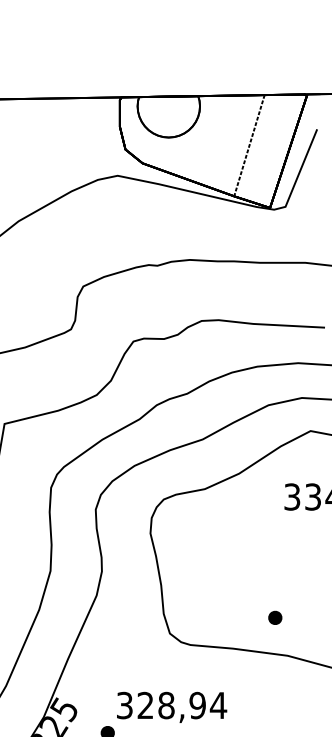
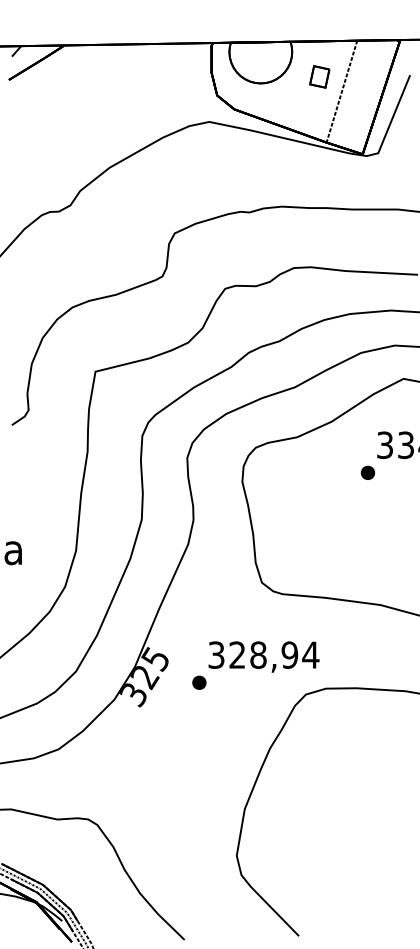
part: (227, 130) -> (319, 76), added
part: (275, 617) -> (368, 472), moved

